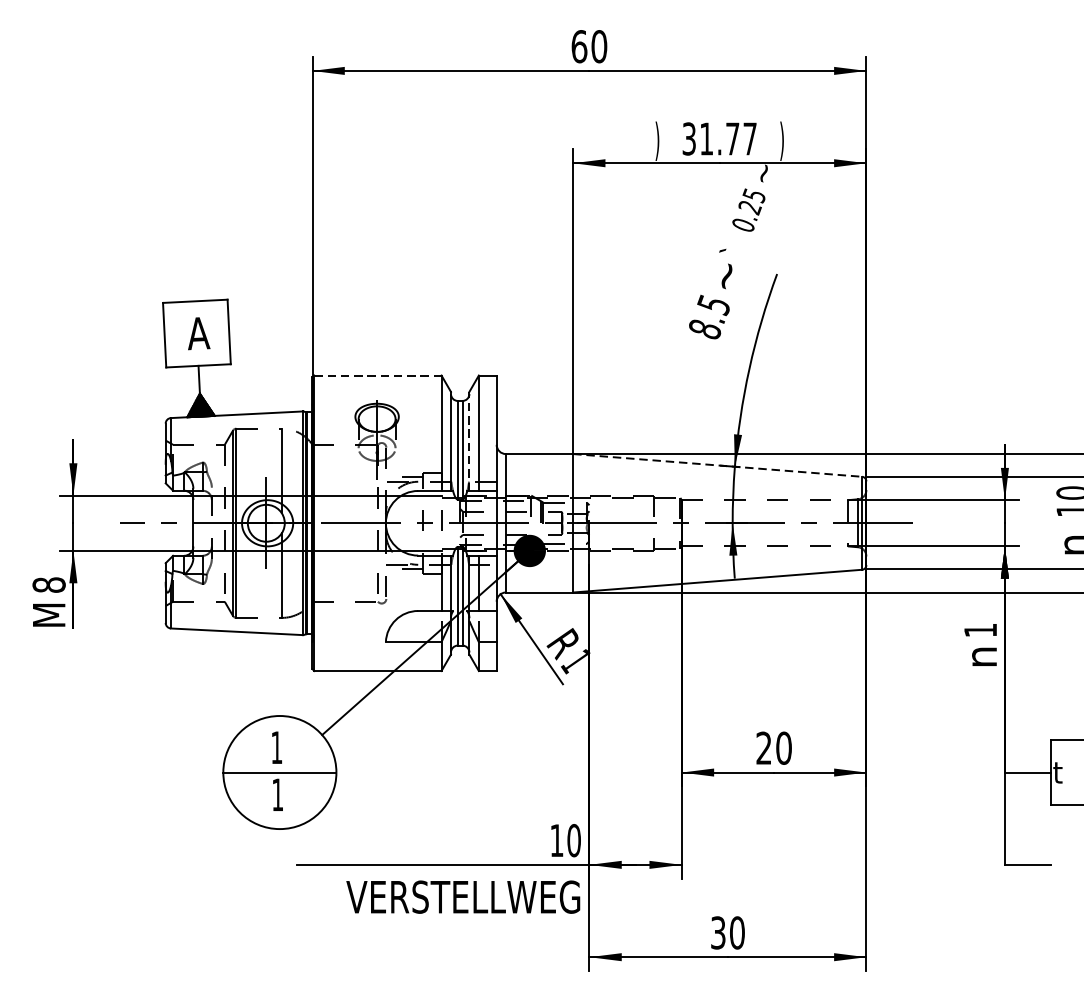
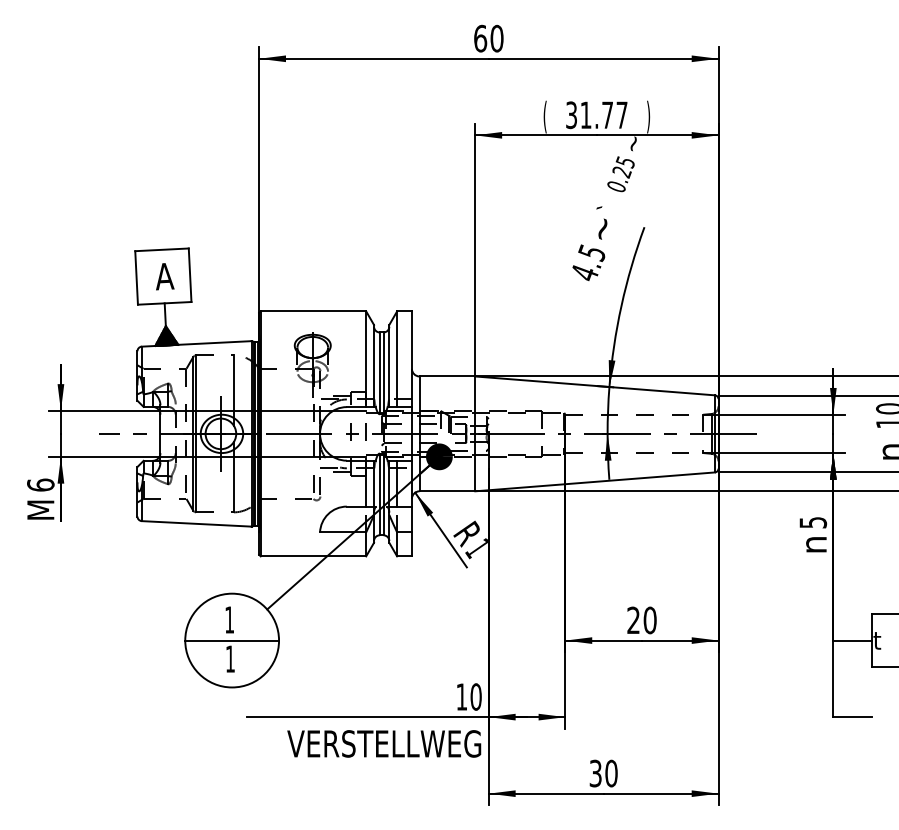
text: (656, 140) -> (544, 116), ) -> (
text: (704, 329) -> (584, 273), 8.5 -> 4.5
line: (377, 375) -> (313, 311), dashed -> solid
line: (469, 440) -> (389, 365), dashed -> solid
line: (718, 464) -> (595, 385), dashed -> solid
text: (48, 584) -> (40, 484), 8 -> 6
text: (980, 630) -> (813, 522), 1 -> 5

